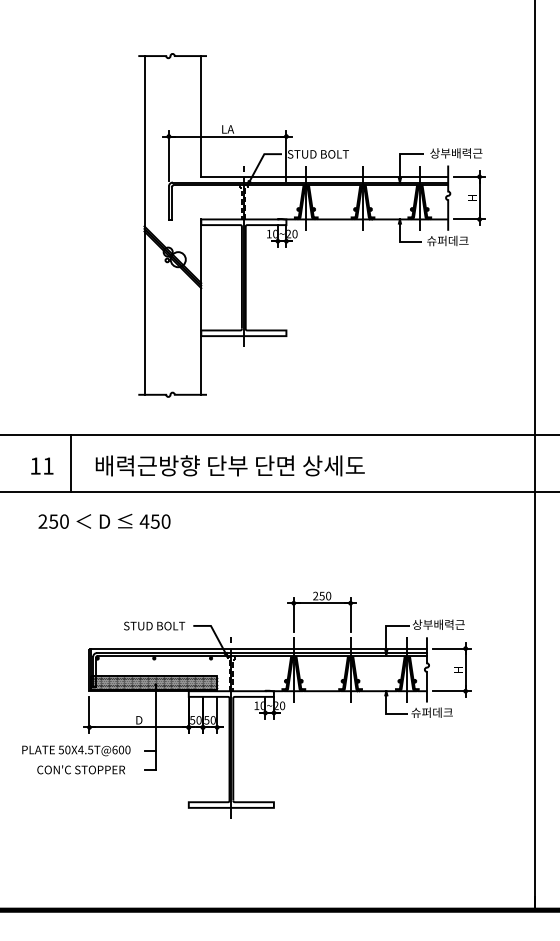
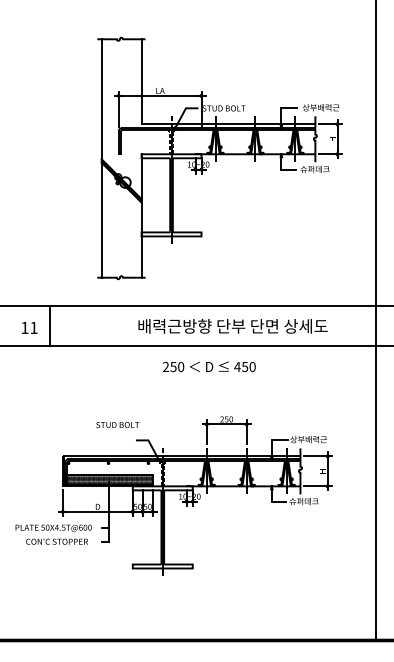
text: (229, 465) -> (232, 326), moved
text: (104, 520) -> (209, 366), moved
text: (154, 625) -> (117, 424), moved

